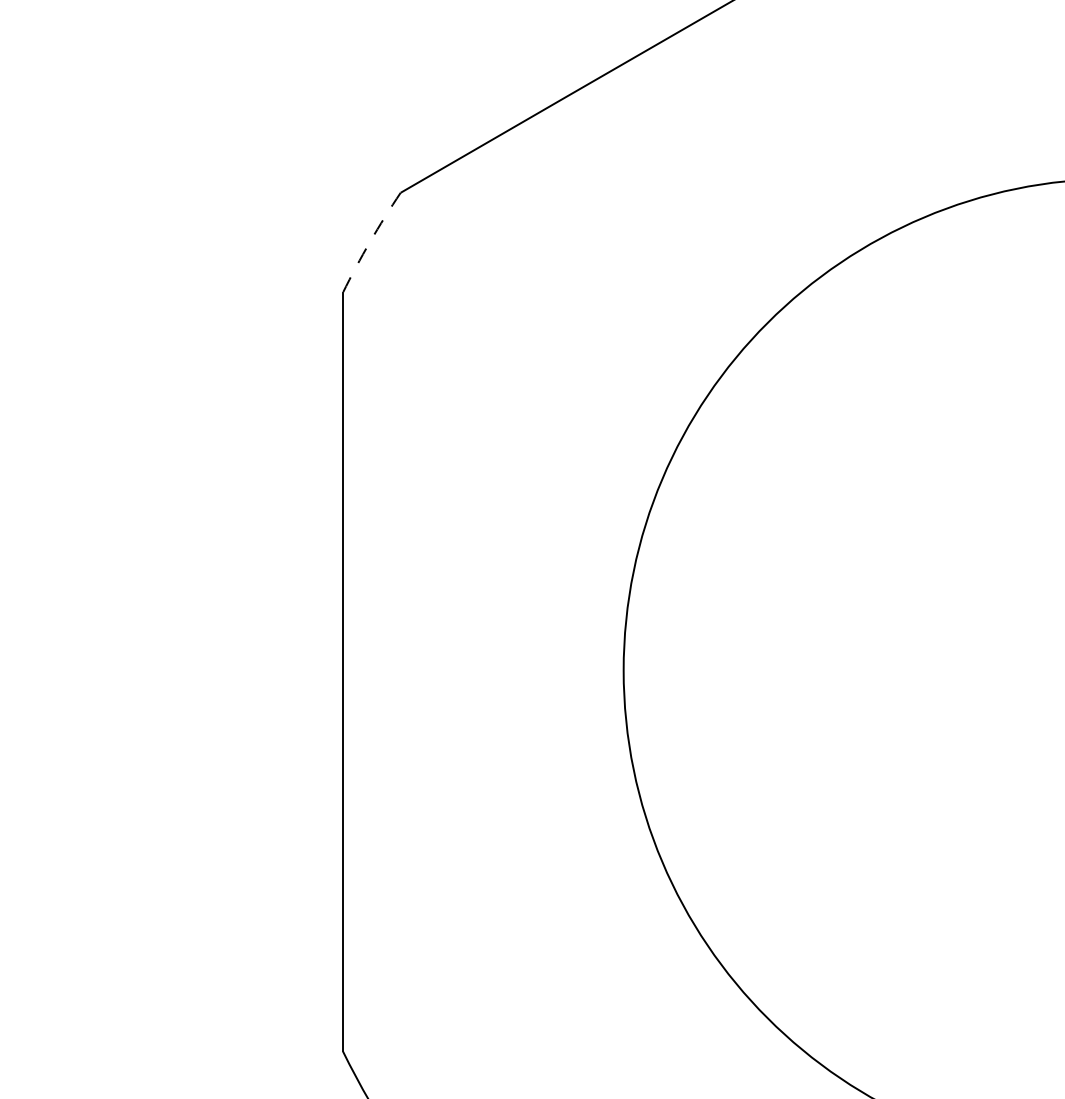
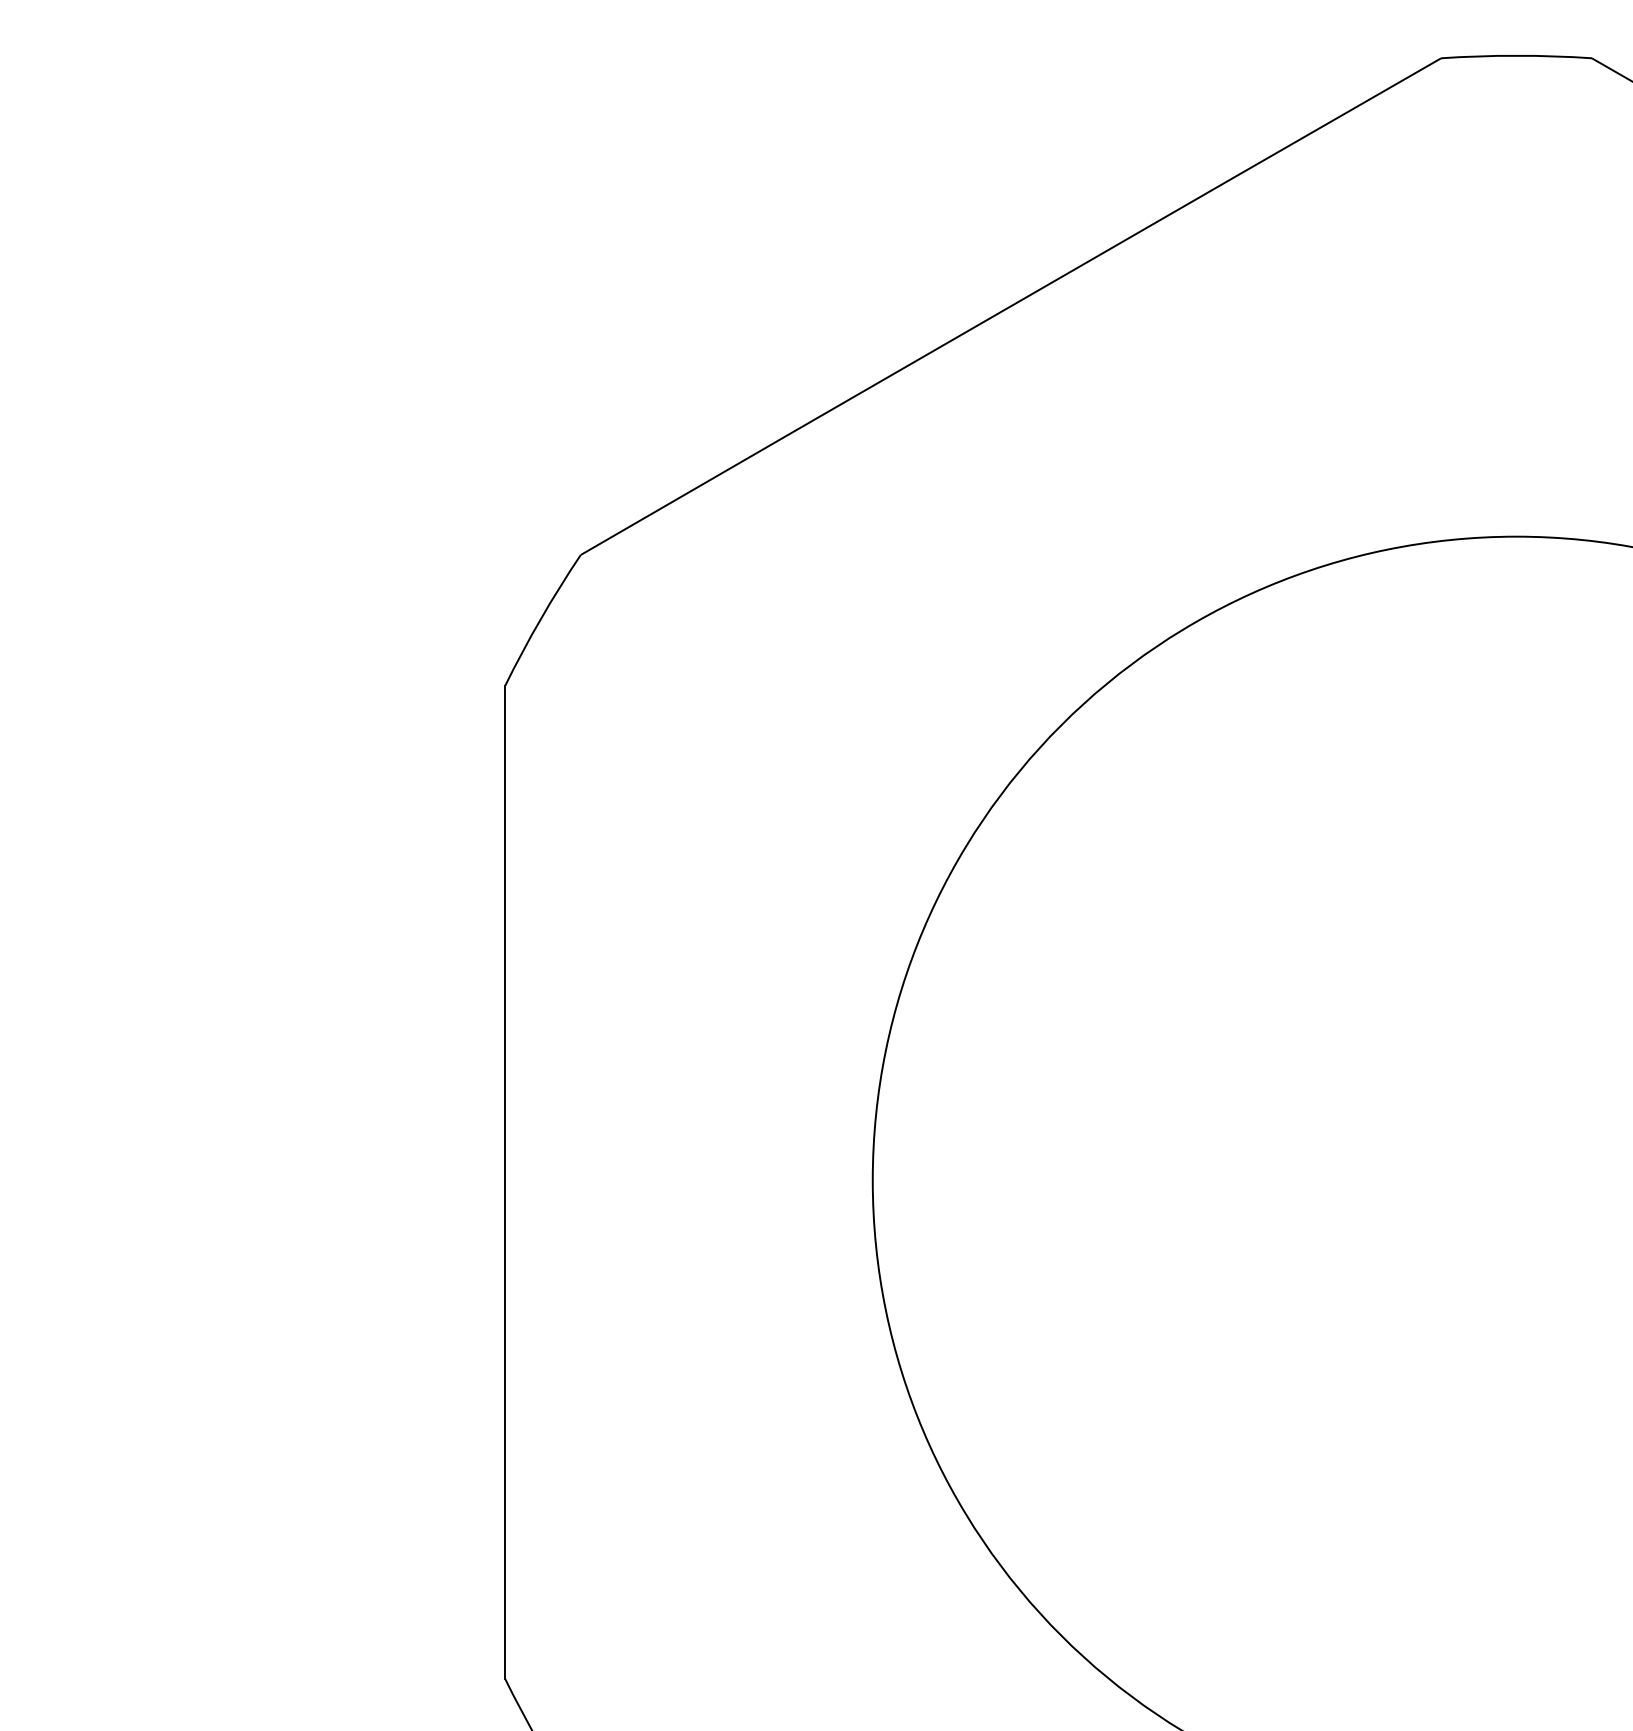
arc: (369, 242) -> (540, 619), dashed -> solid

